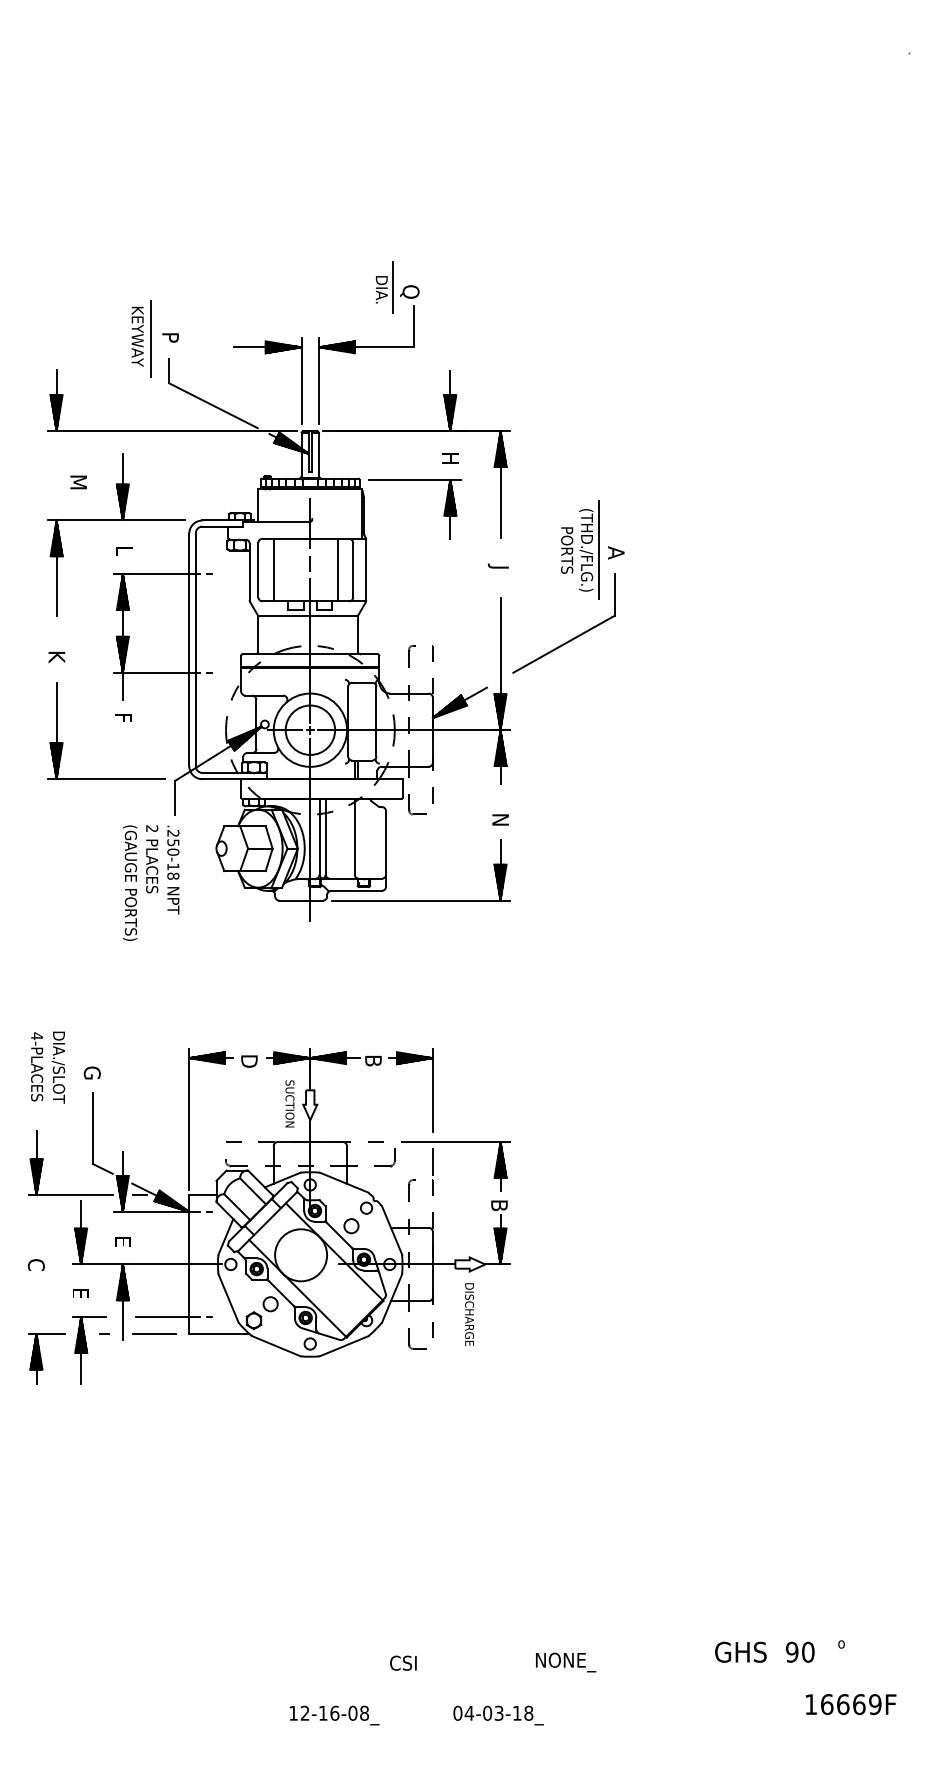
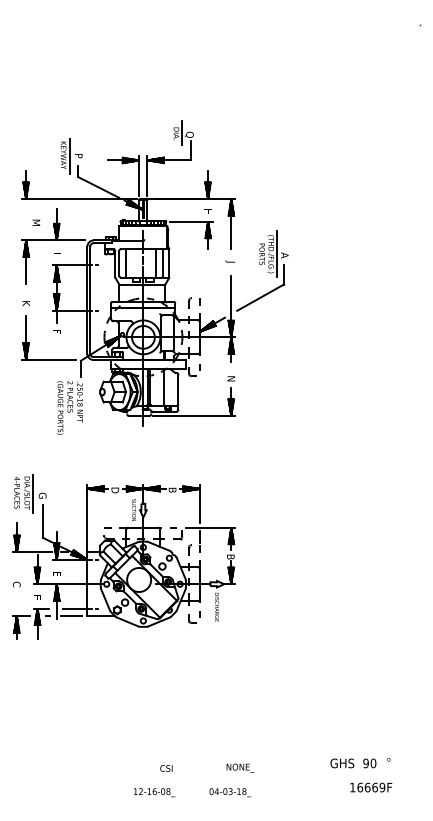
line: (70, 1068) -> (32, 493), added
text: (565, 1661) -> (240, 767), moved
text: (403, 1663) -> (166, 768), moved
text: (851, 1704) -> (371, 787), moved

